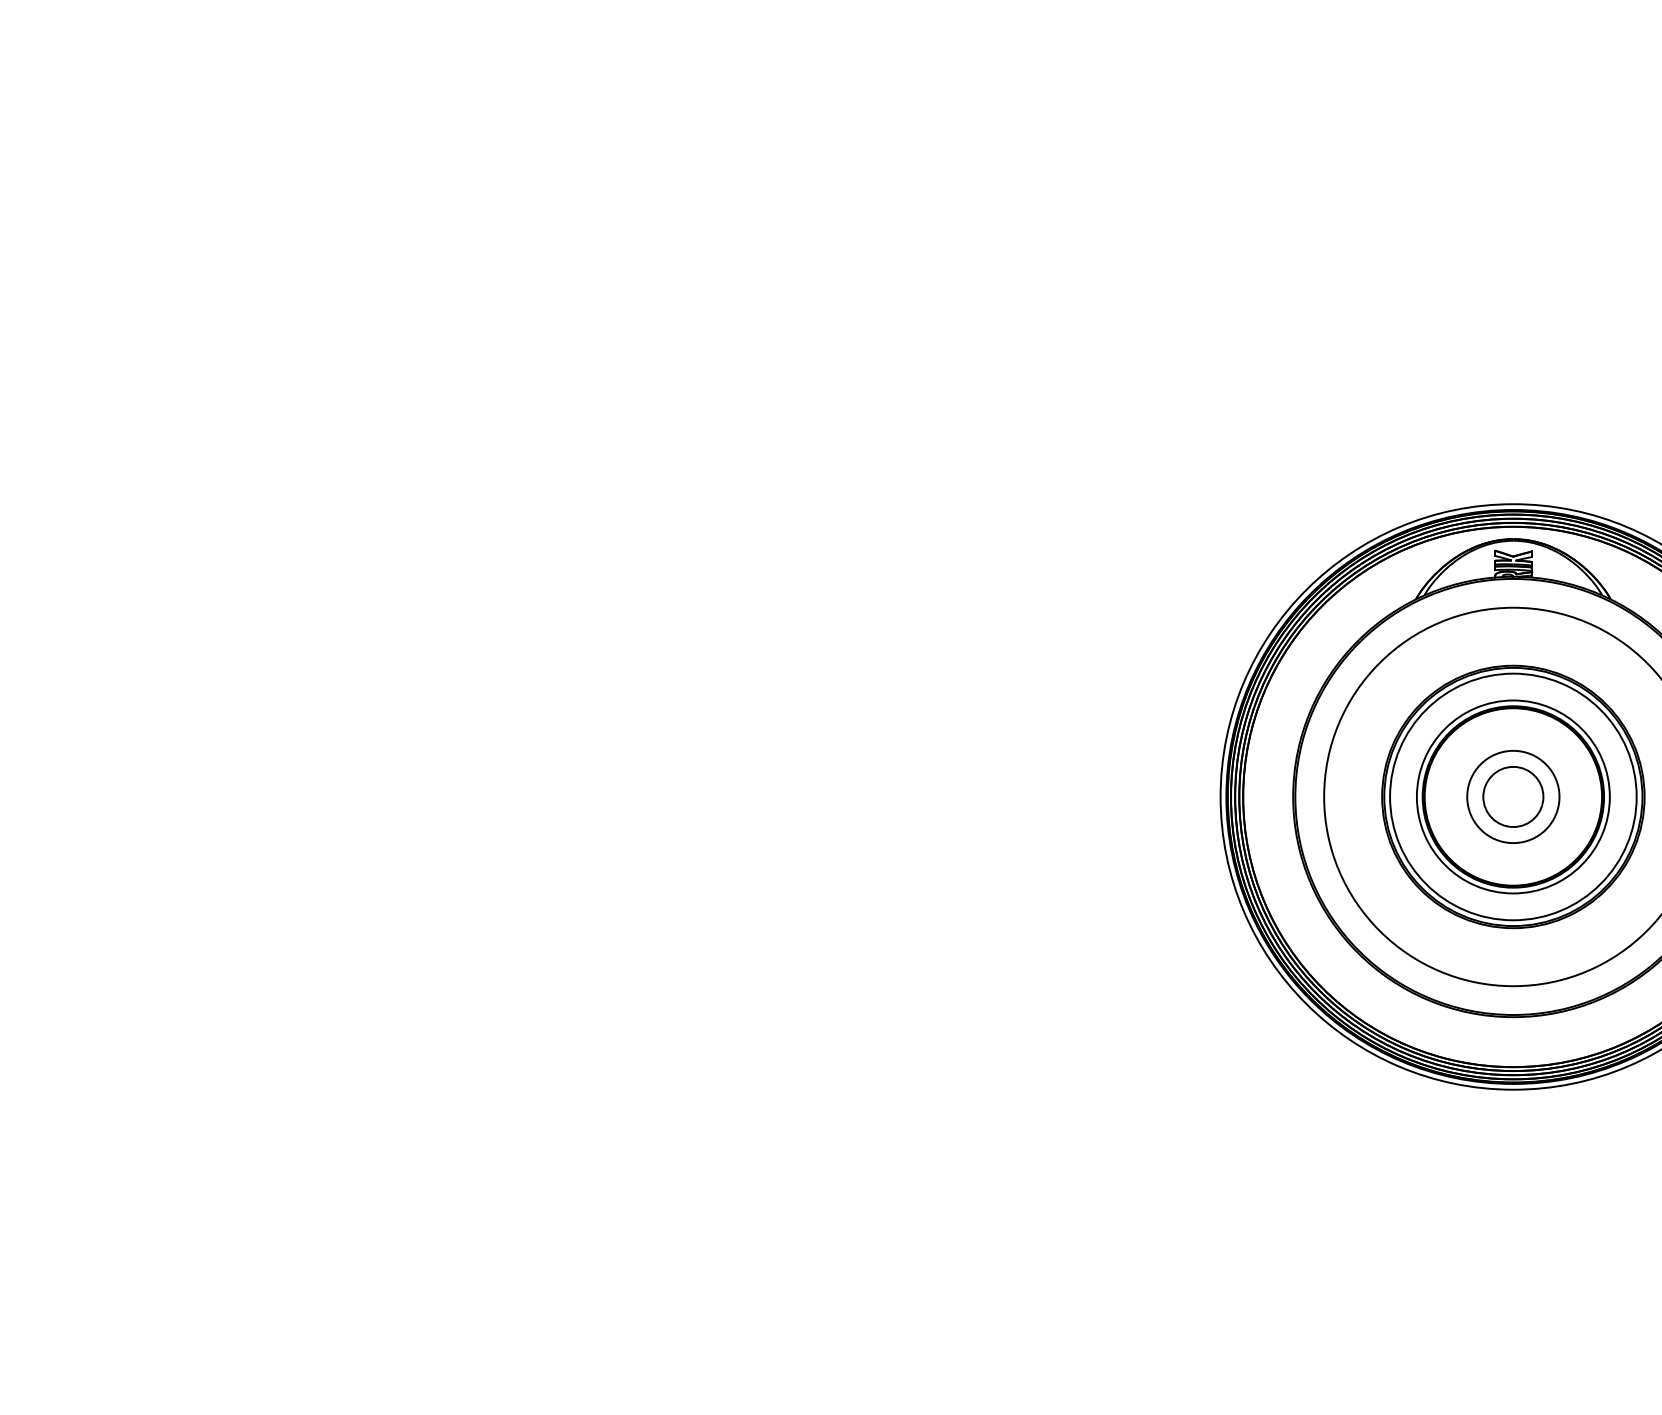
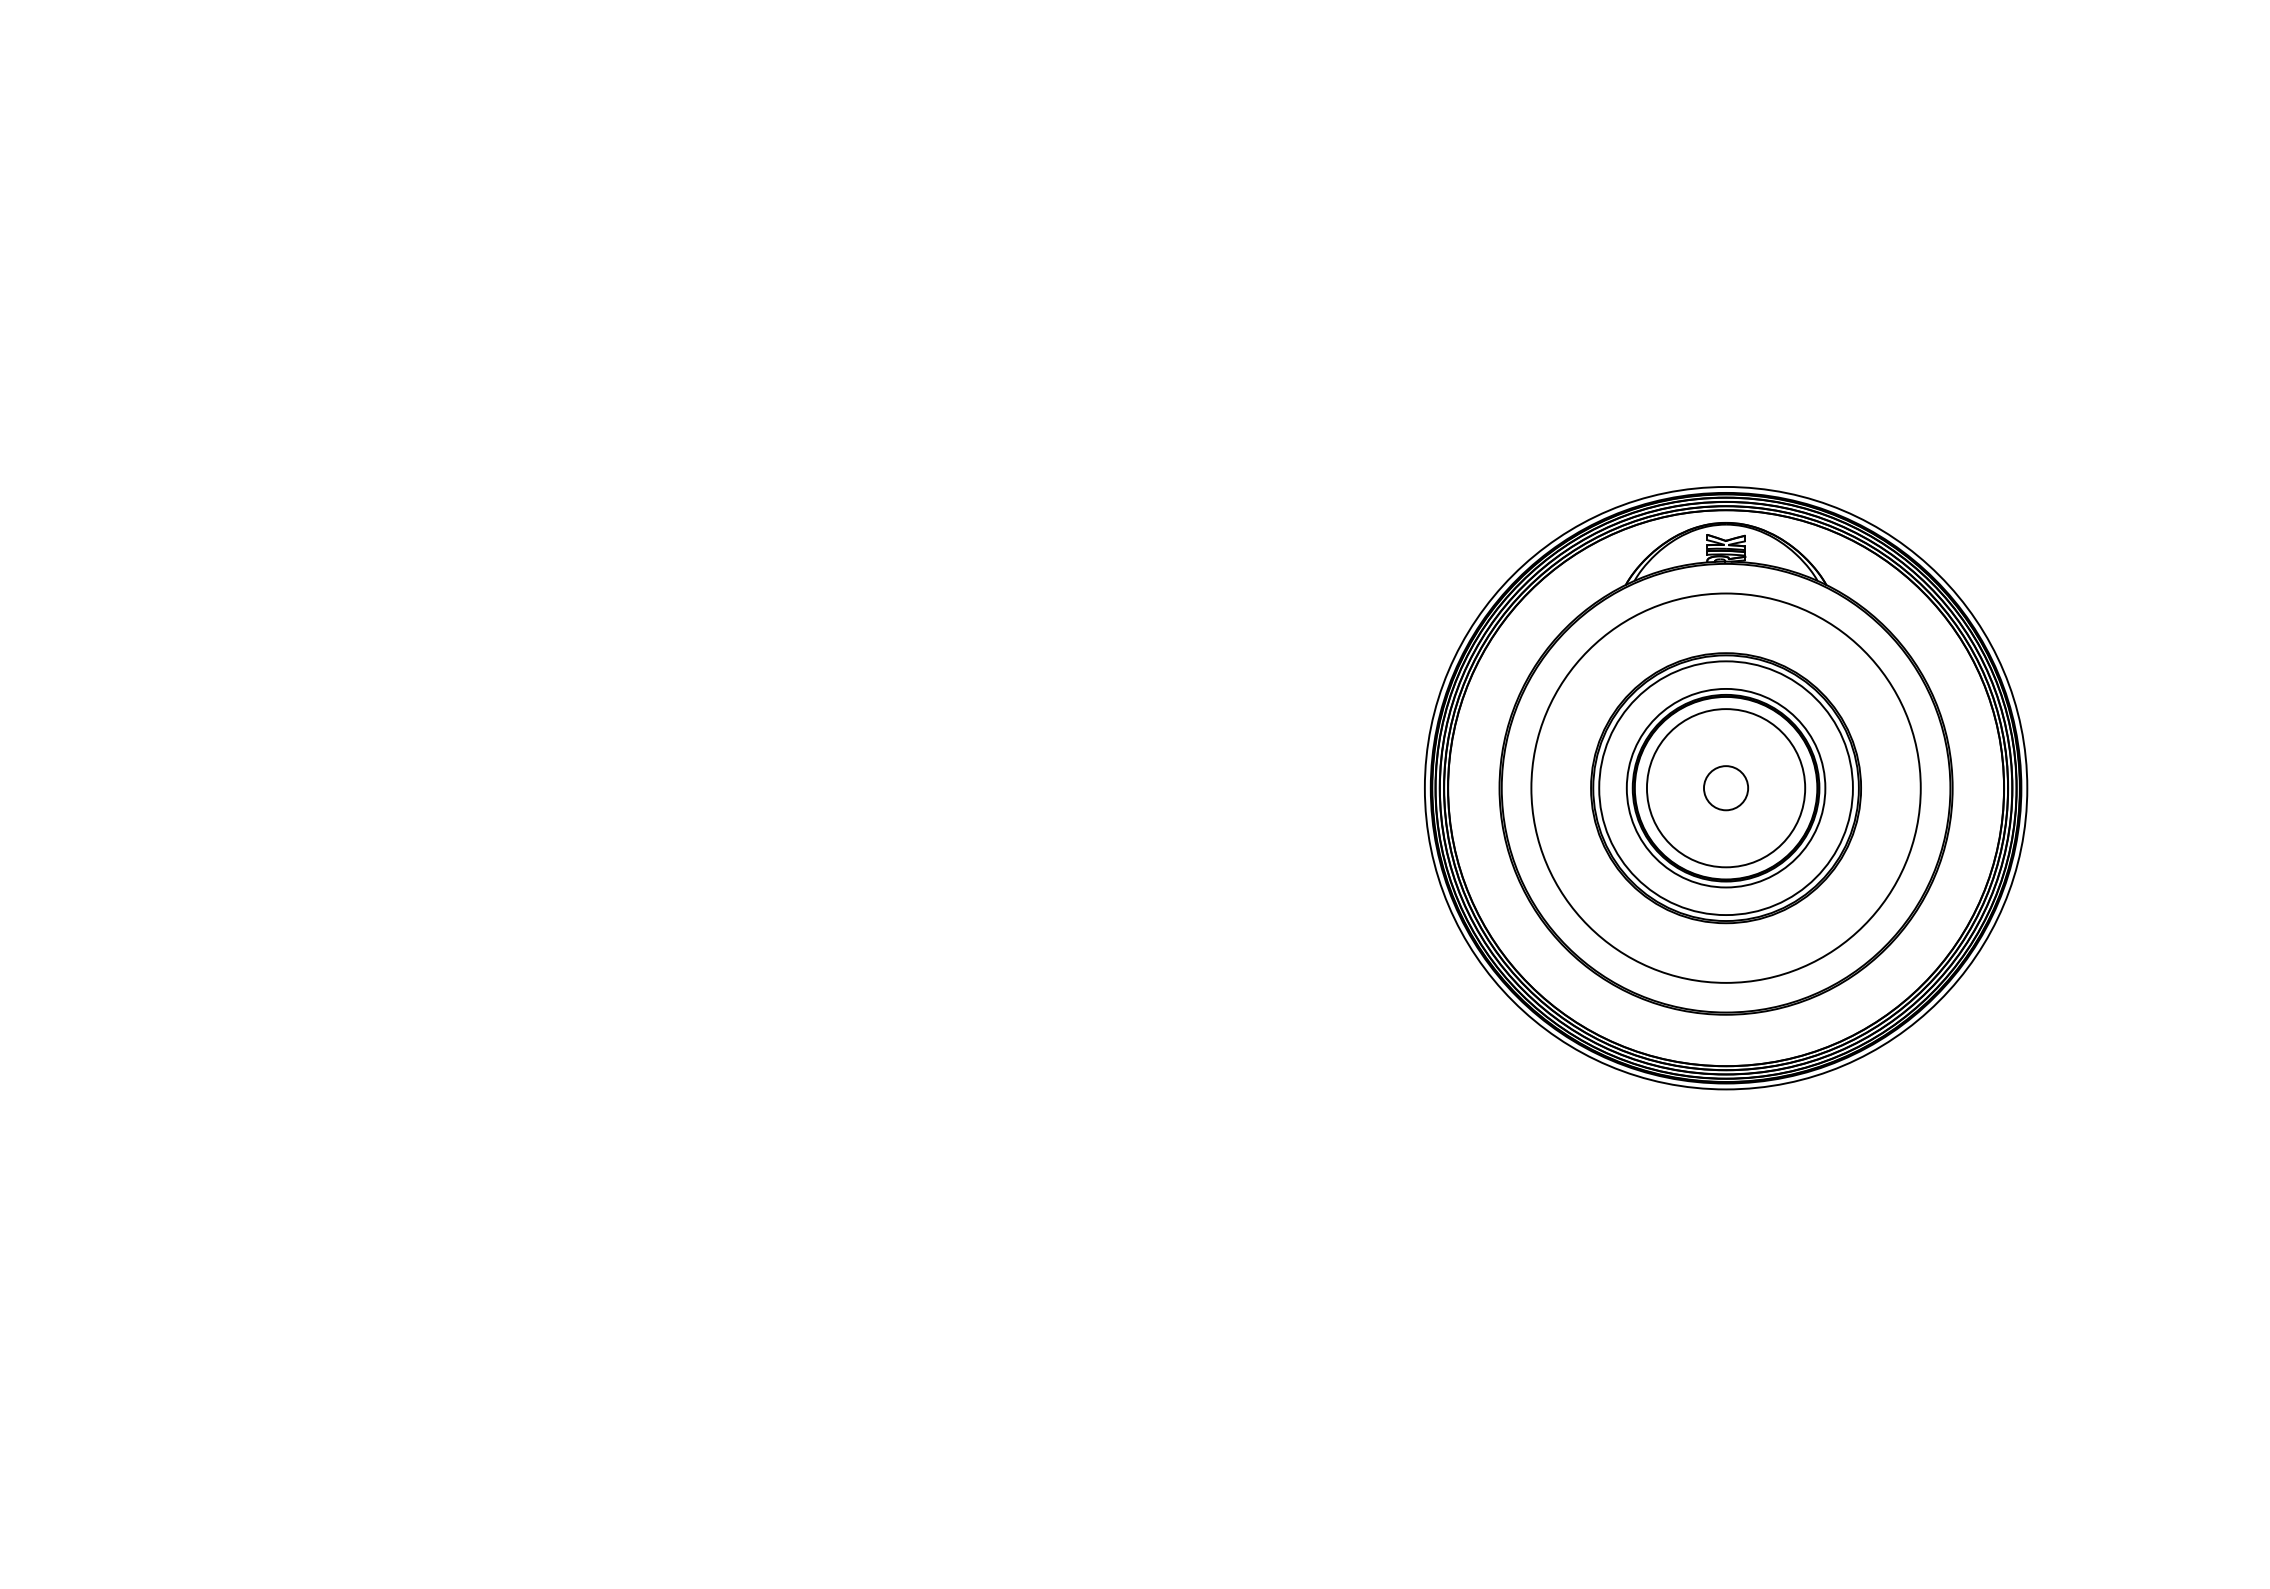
circle: (1512, 797) -> (1725, 788), size x0.71
circle: (1512, 797) -> (1725, 788), size x1.67

